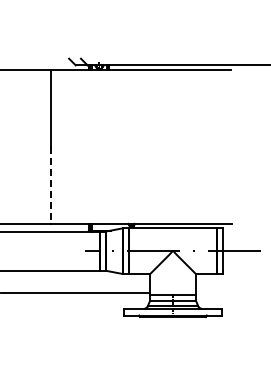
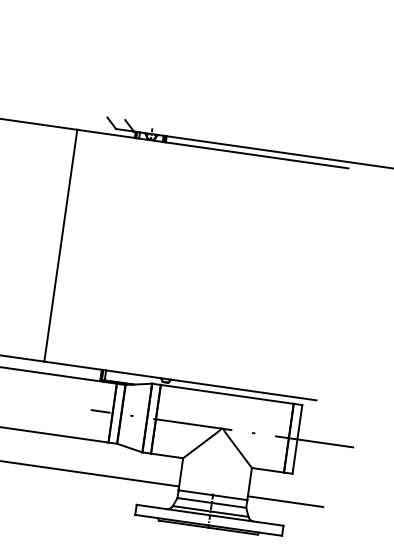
line: (50, 185) -> (52, 303), dashed -> solid
line: (220, 292) -> (284, 500), added

